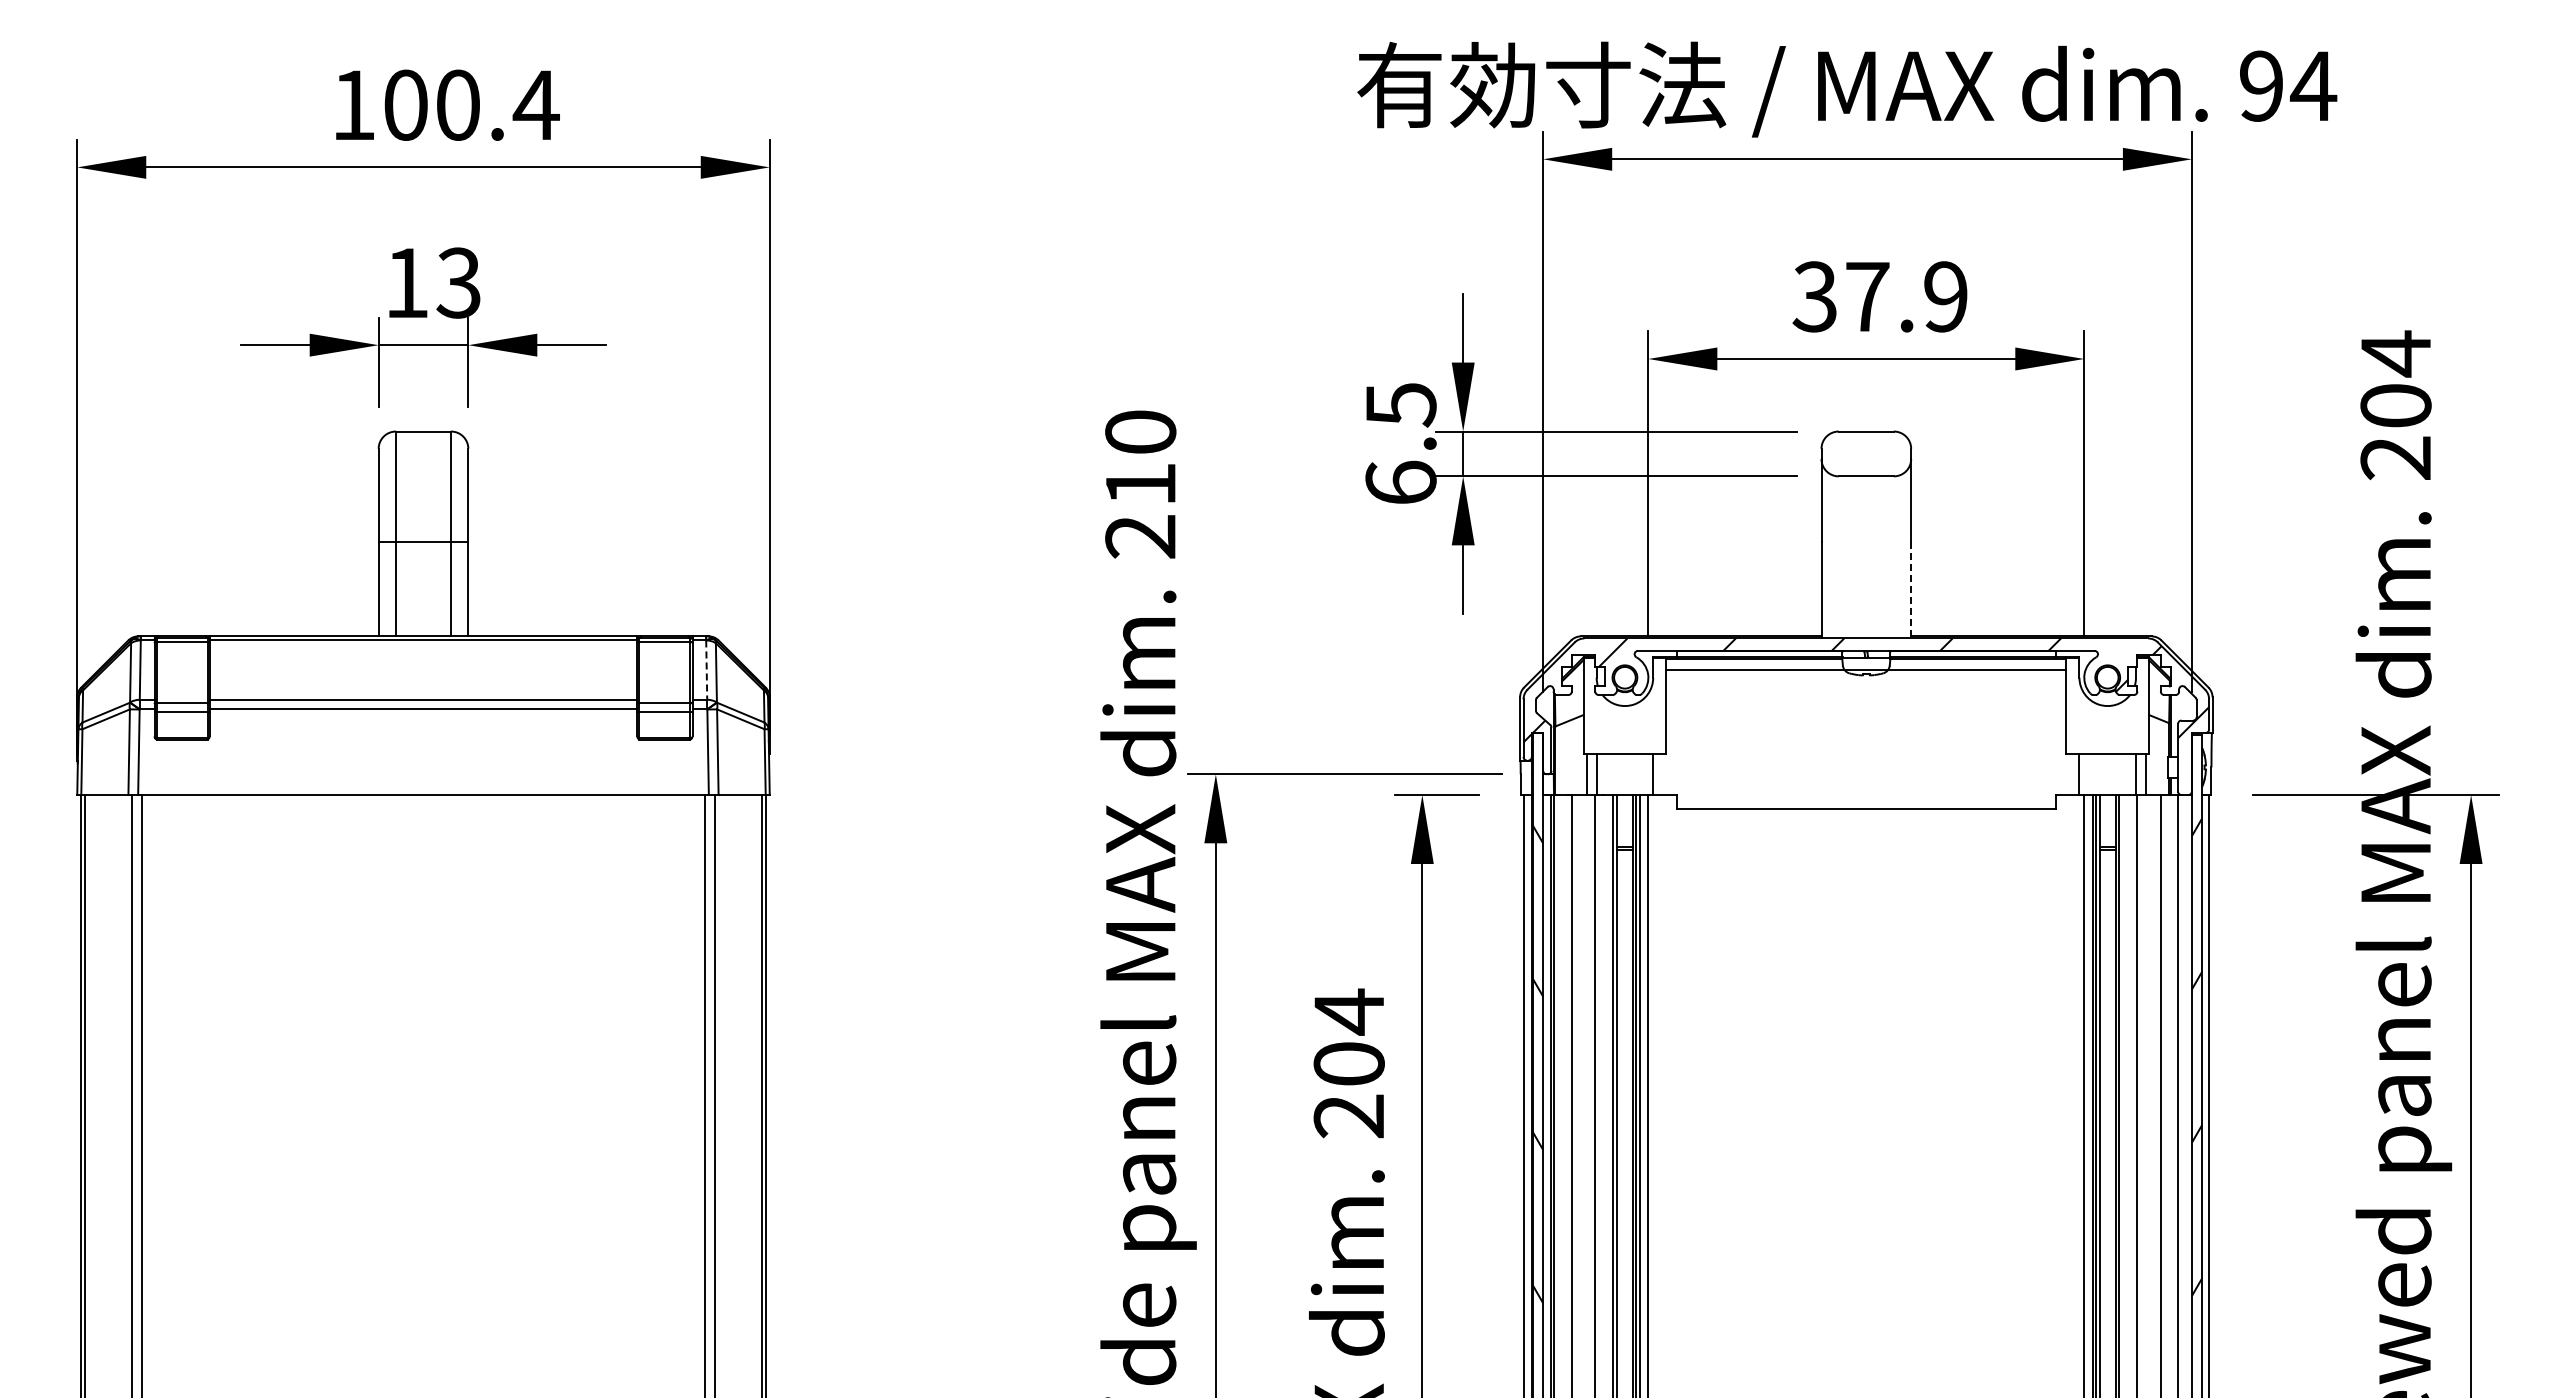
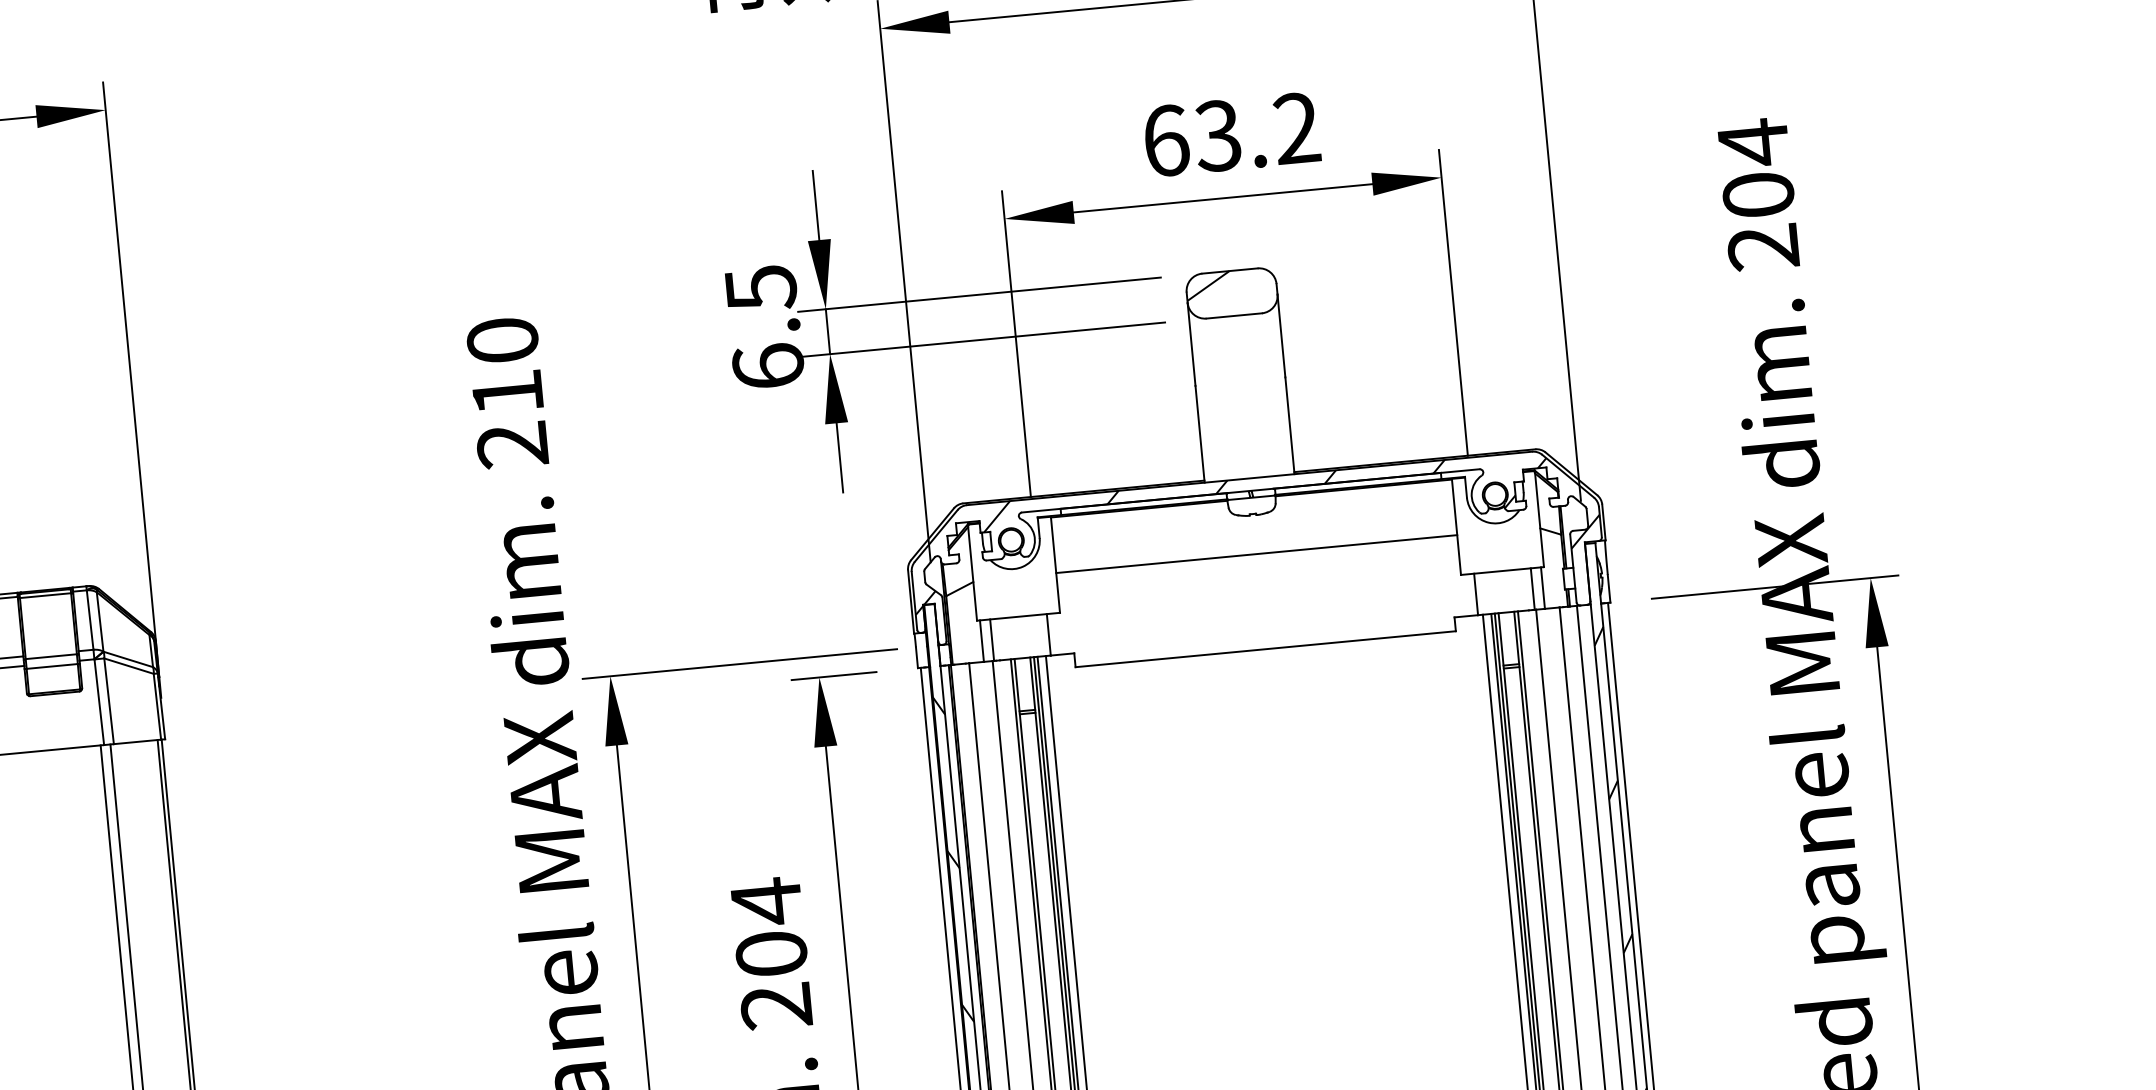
text: (1879, 296) -> (1230, 134), 37.9 -> 63.2
hatch: (1843, 444) -> (1208, 286), added
line: (1911, 590) -> (1290, 426), dashed -> solid
line: (1866, 669) -> (1256, 553), moved
line: (706, 670) -> (89, 620), dashed -> solid

